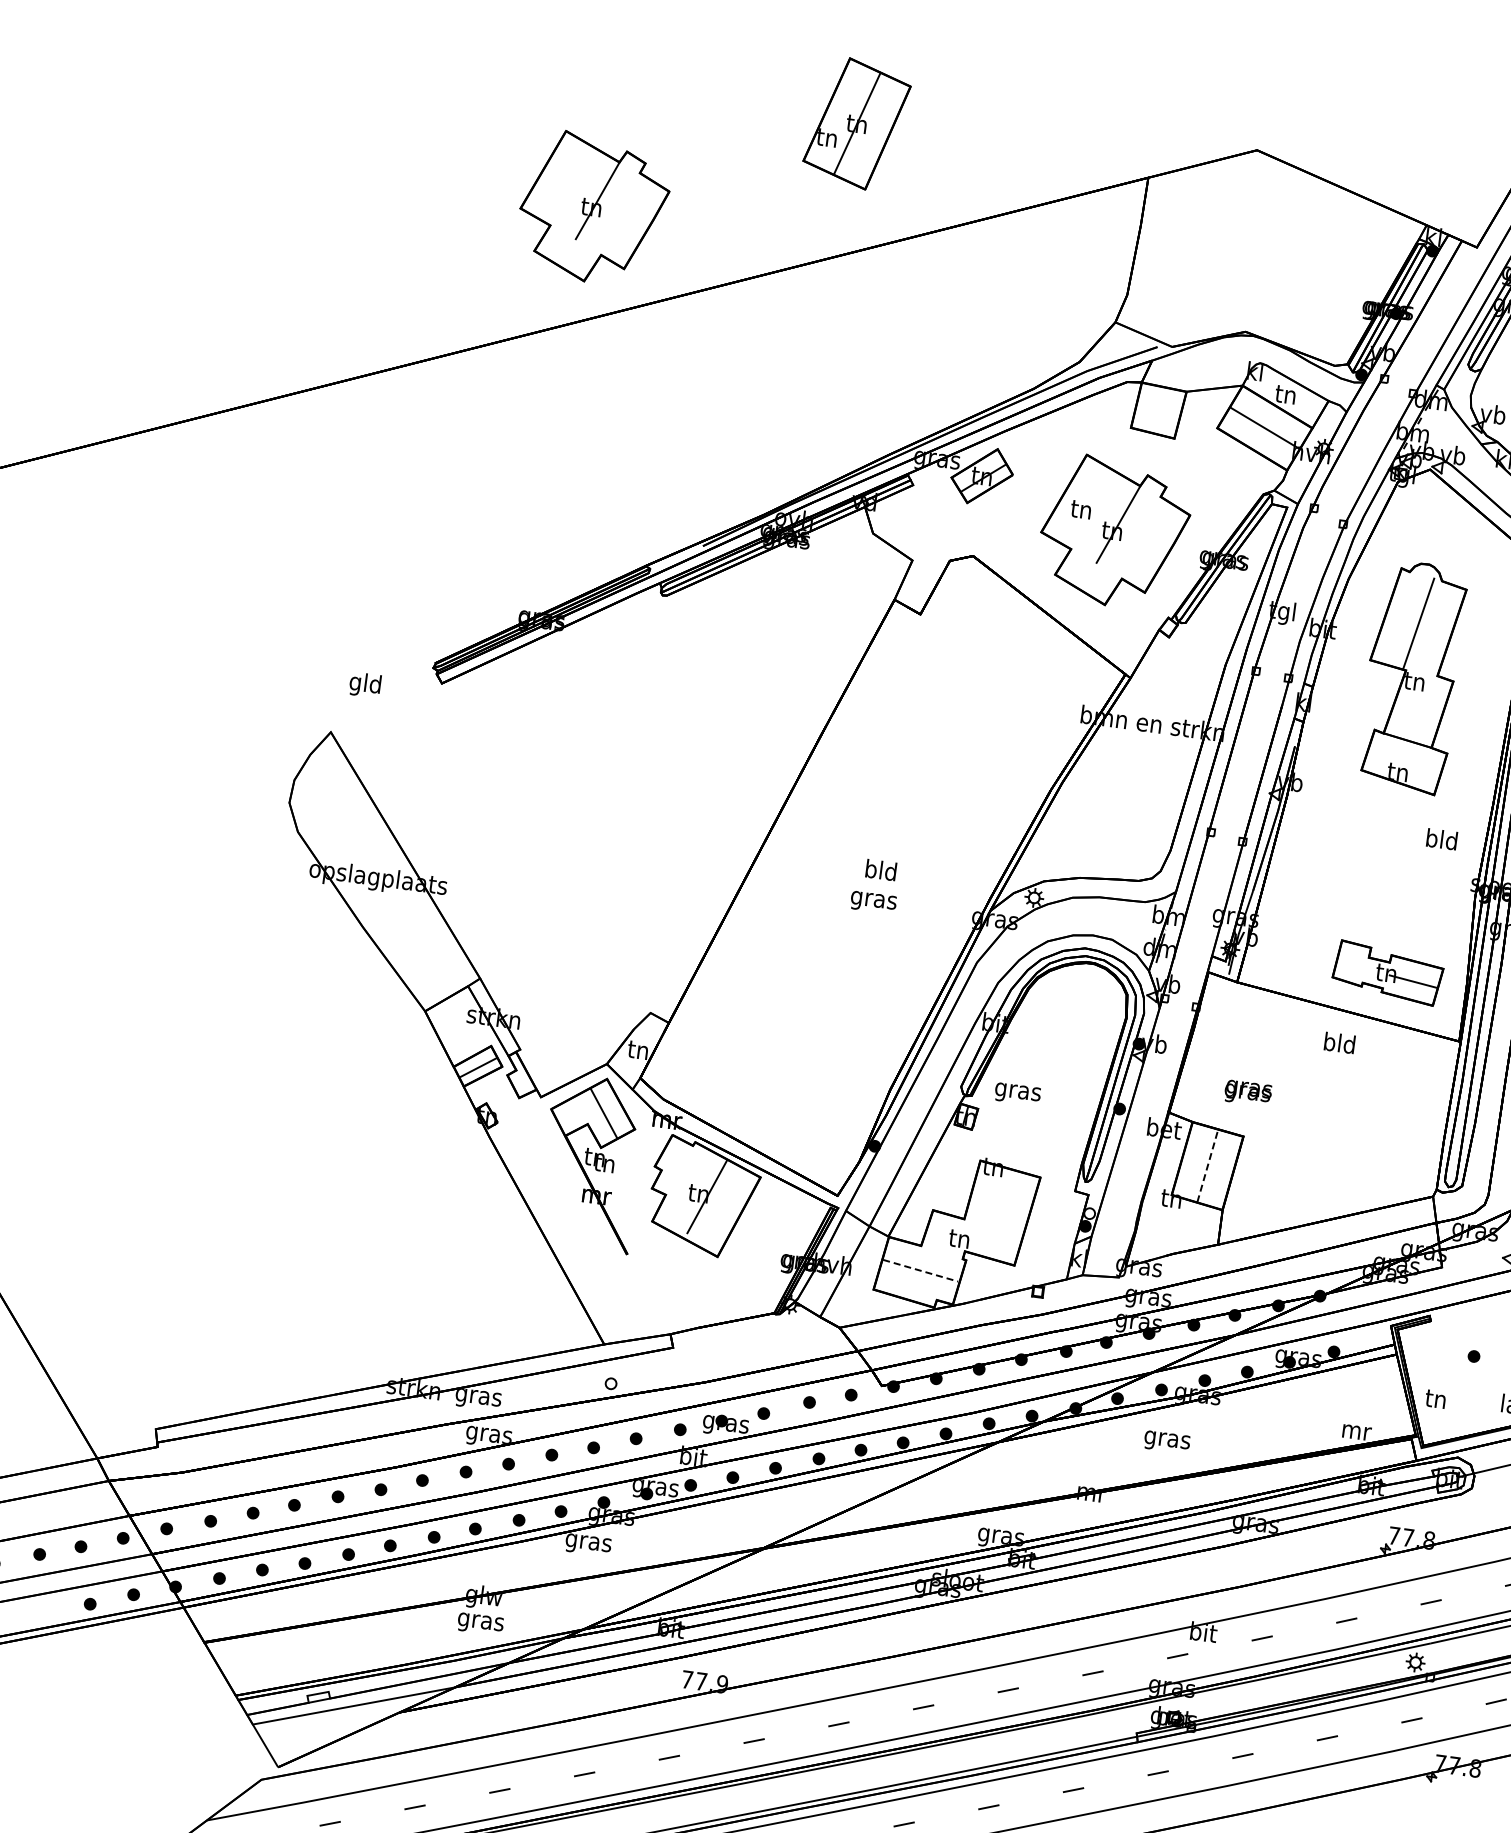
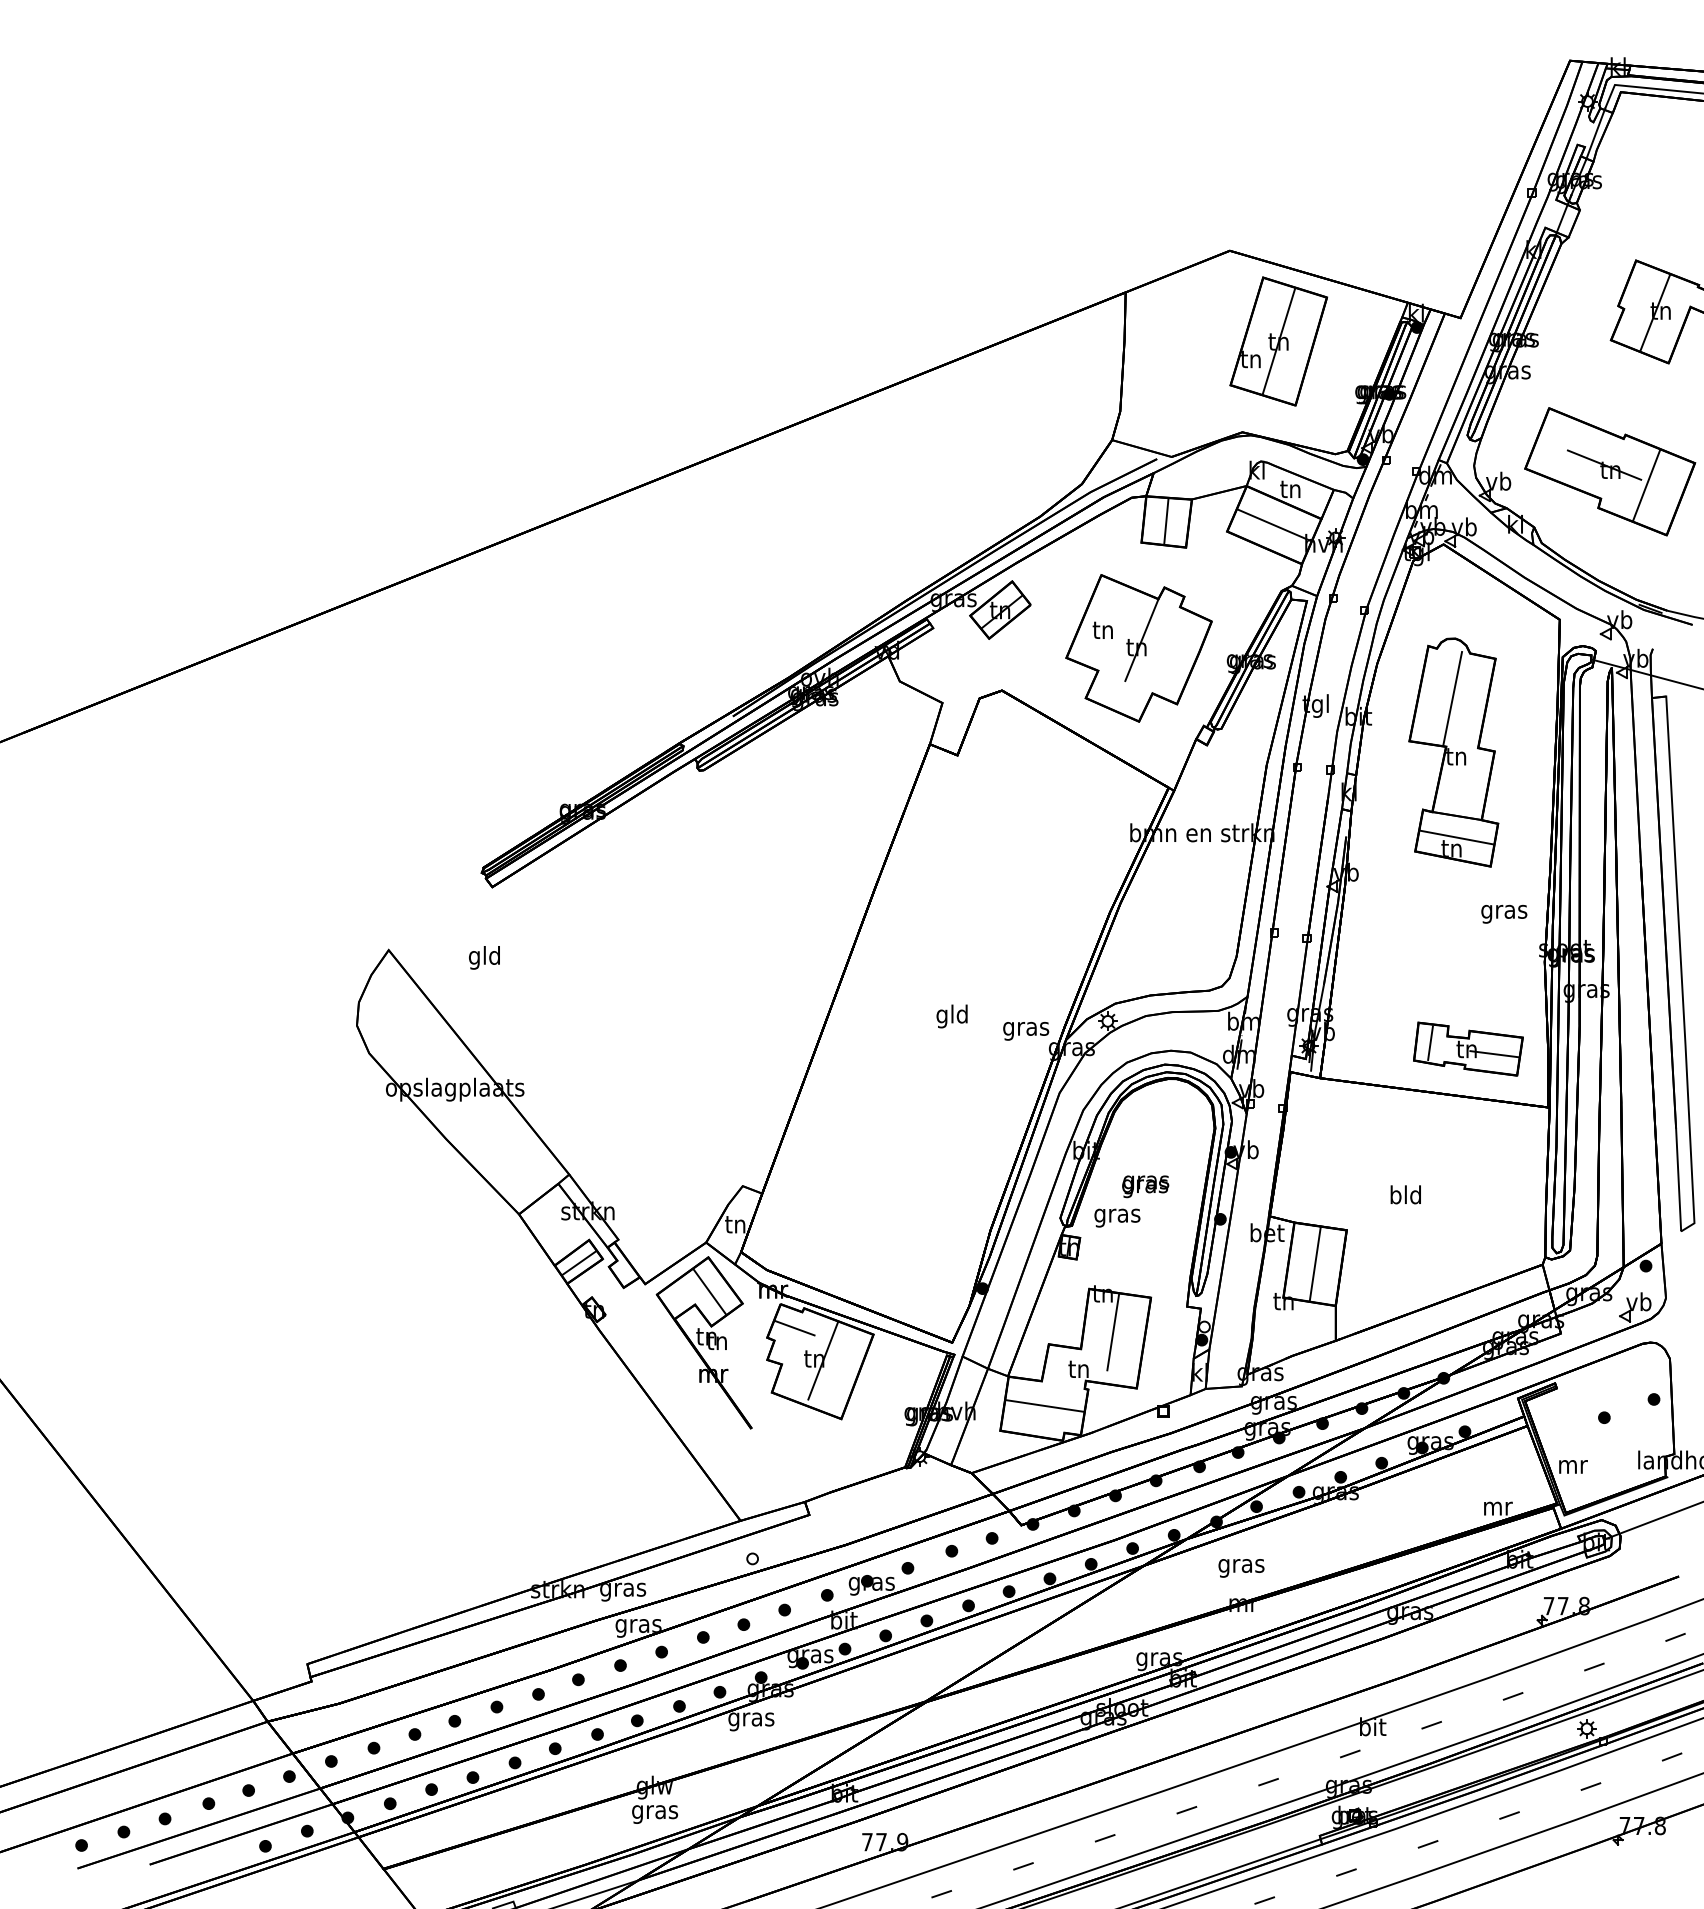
part: (856, 123) -> (1278, 341), moved
part: (593, 208) -> (579, 396), removed
line: (1158, 410) -> (1166, 521), added
text: (365, 684) -> (484, 957), moved
line: (1404, 761) -> (1456, 837), added
text: (1441, 841) -> (1504, 911), bld -> gras
text: (871, 871) -> (942, 1016), bld -> gld
text: (873, 902) -> (1026, 1031), moved
line: (1351, 961) -> (1430, 1042), added
text: (1339, 1042) -> (1405, 1194), moved
text: (1248, 1093) -> (1145, 1186), moved
line: (683, 1159) -> (794, 1327), added
line: (1207, 1166) -> (1315, 1264), dashed -> solid
line: (998, 1206) -> (1113, 1331), added
line: (920, 1270) -> (1044, 1405), dashed -> solid
text: (1437, 1398) -> (1573, 1464), tn -> mr
text: (1167, 1442) -> (1241, 1568), moved

